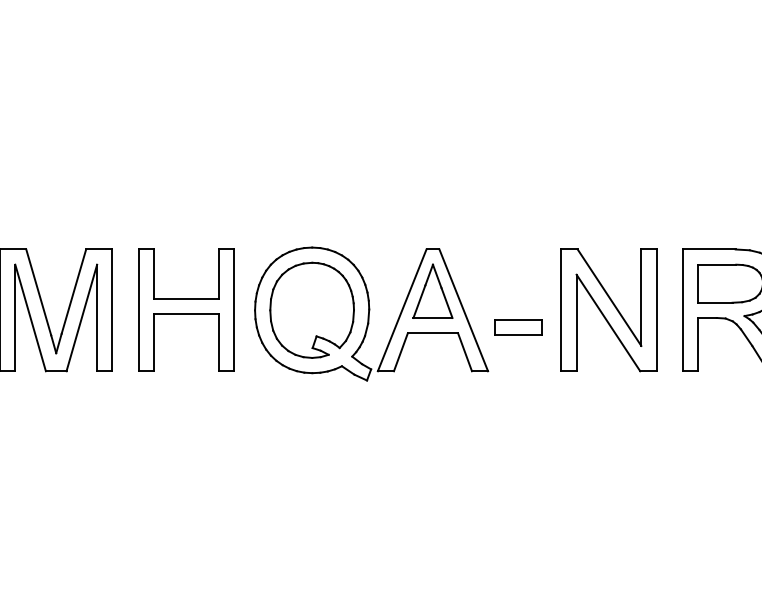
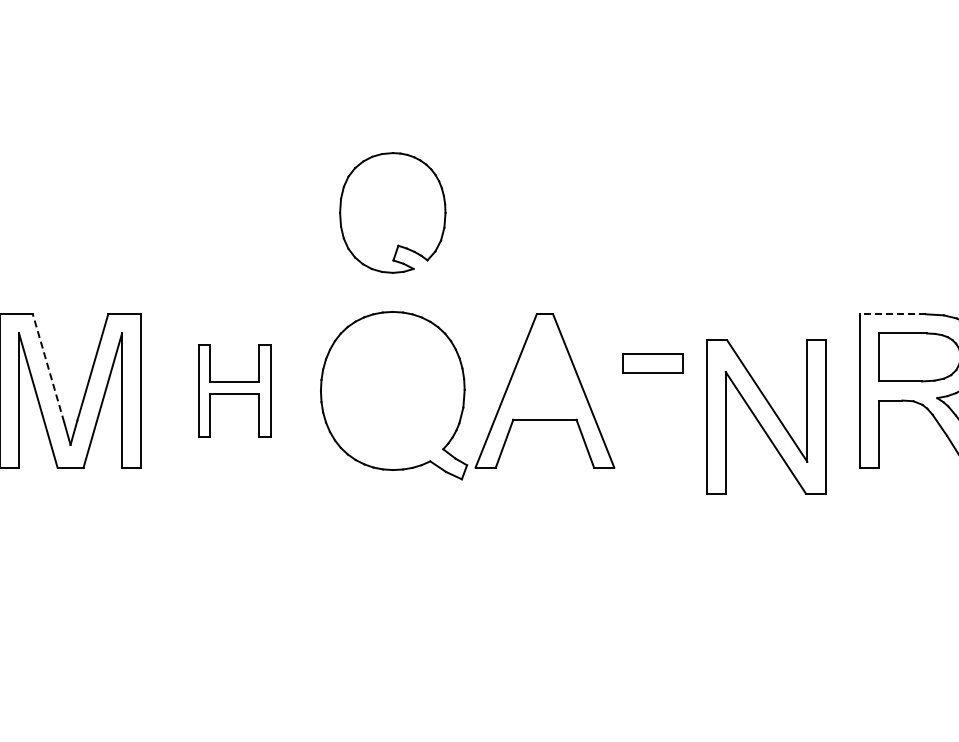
line: (709, 249) -> (892, 314), solid -> dashed
part: (432, 290) -> (544, 366), removed
line: (38, 291) -> (48, 367), solid -> dashed
part: (186, 309) -> (234, 390), size x0.6
part: (311, 309) -> (392, 212), moved
part: (608, 309) -> (766, 416), moved
part: (518, 327) -> (652, 363), moved

